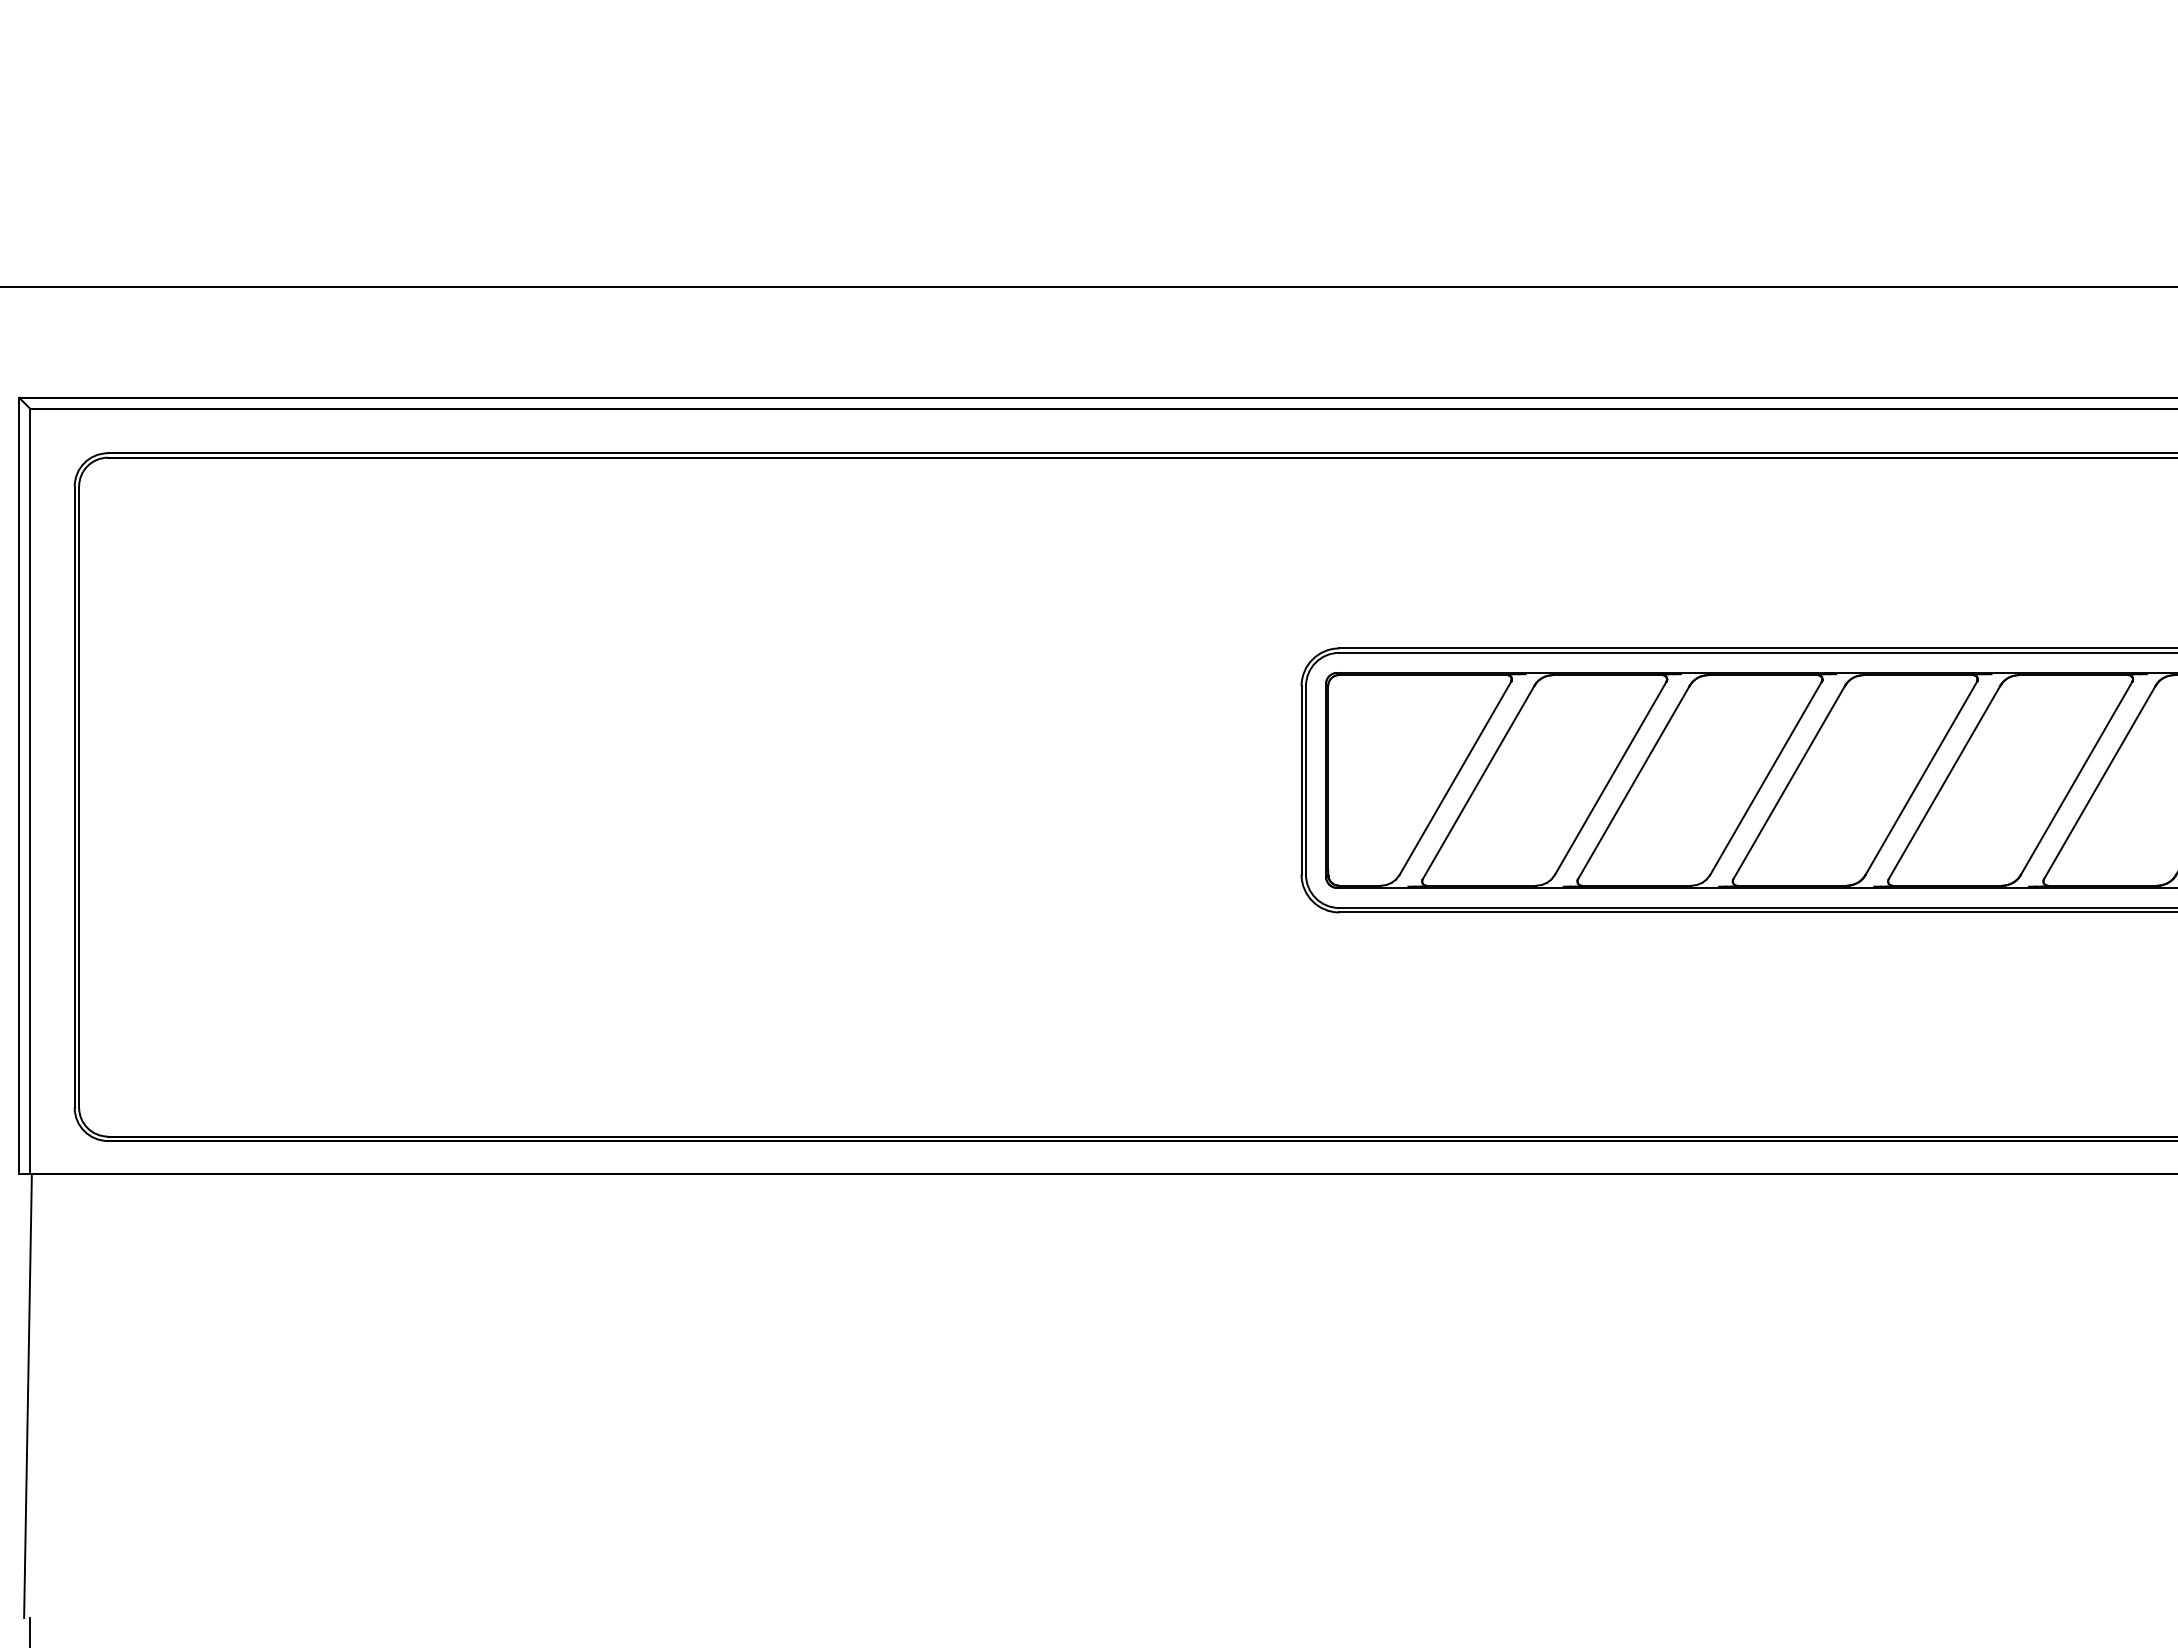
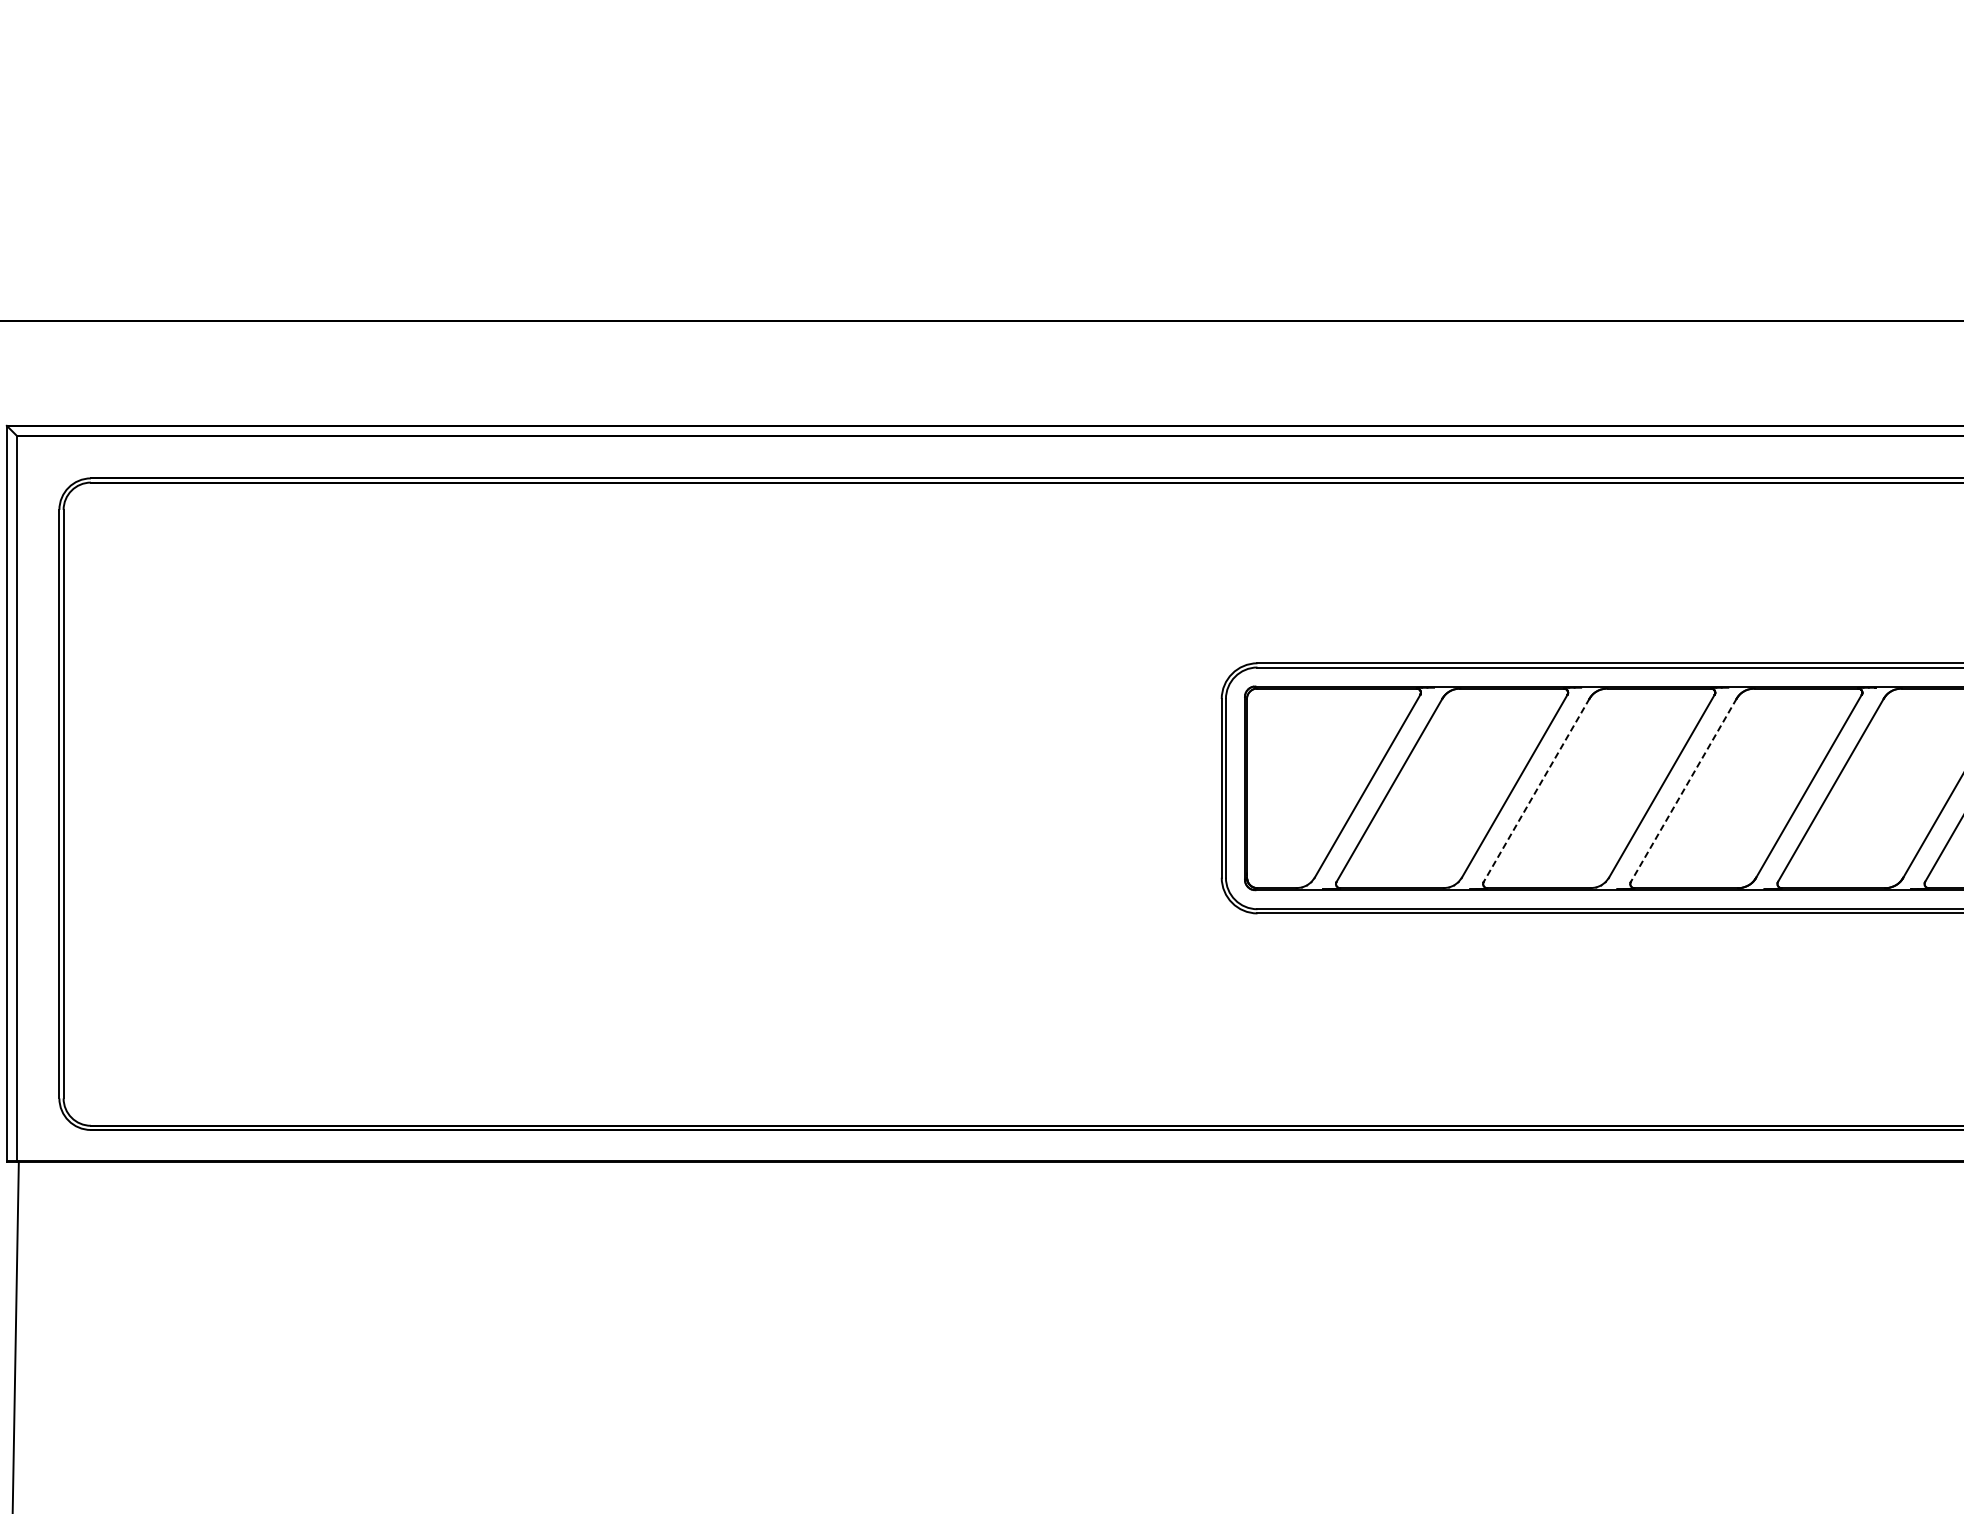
line: (1633, 783) -> (1536, 791), solid -> dashed
line: (1788, 783) -> (1683, 791), solid -> dashed

